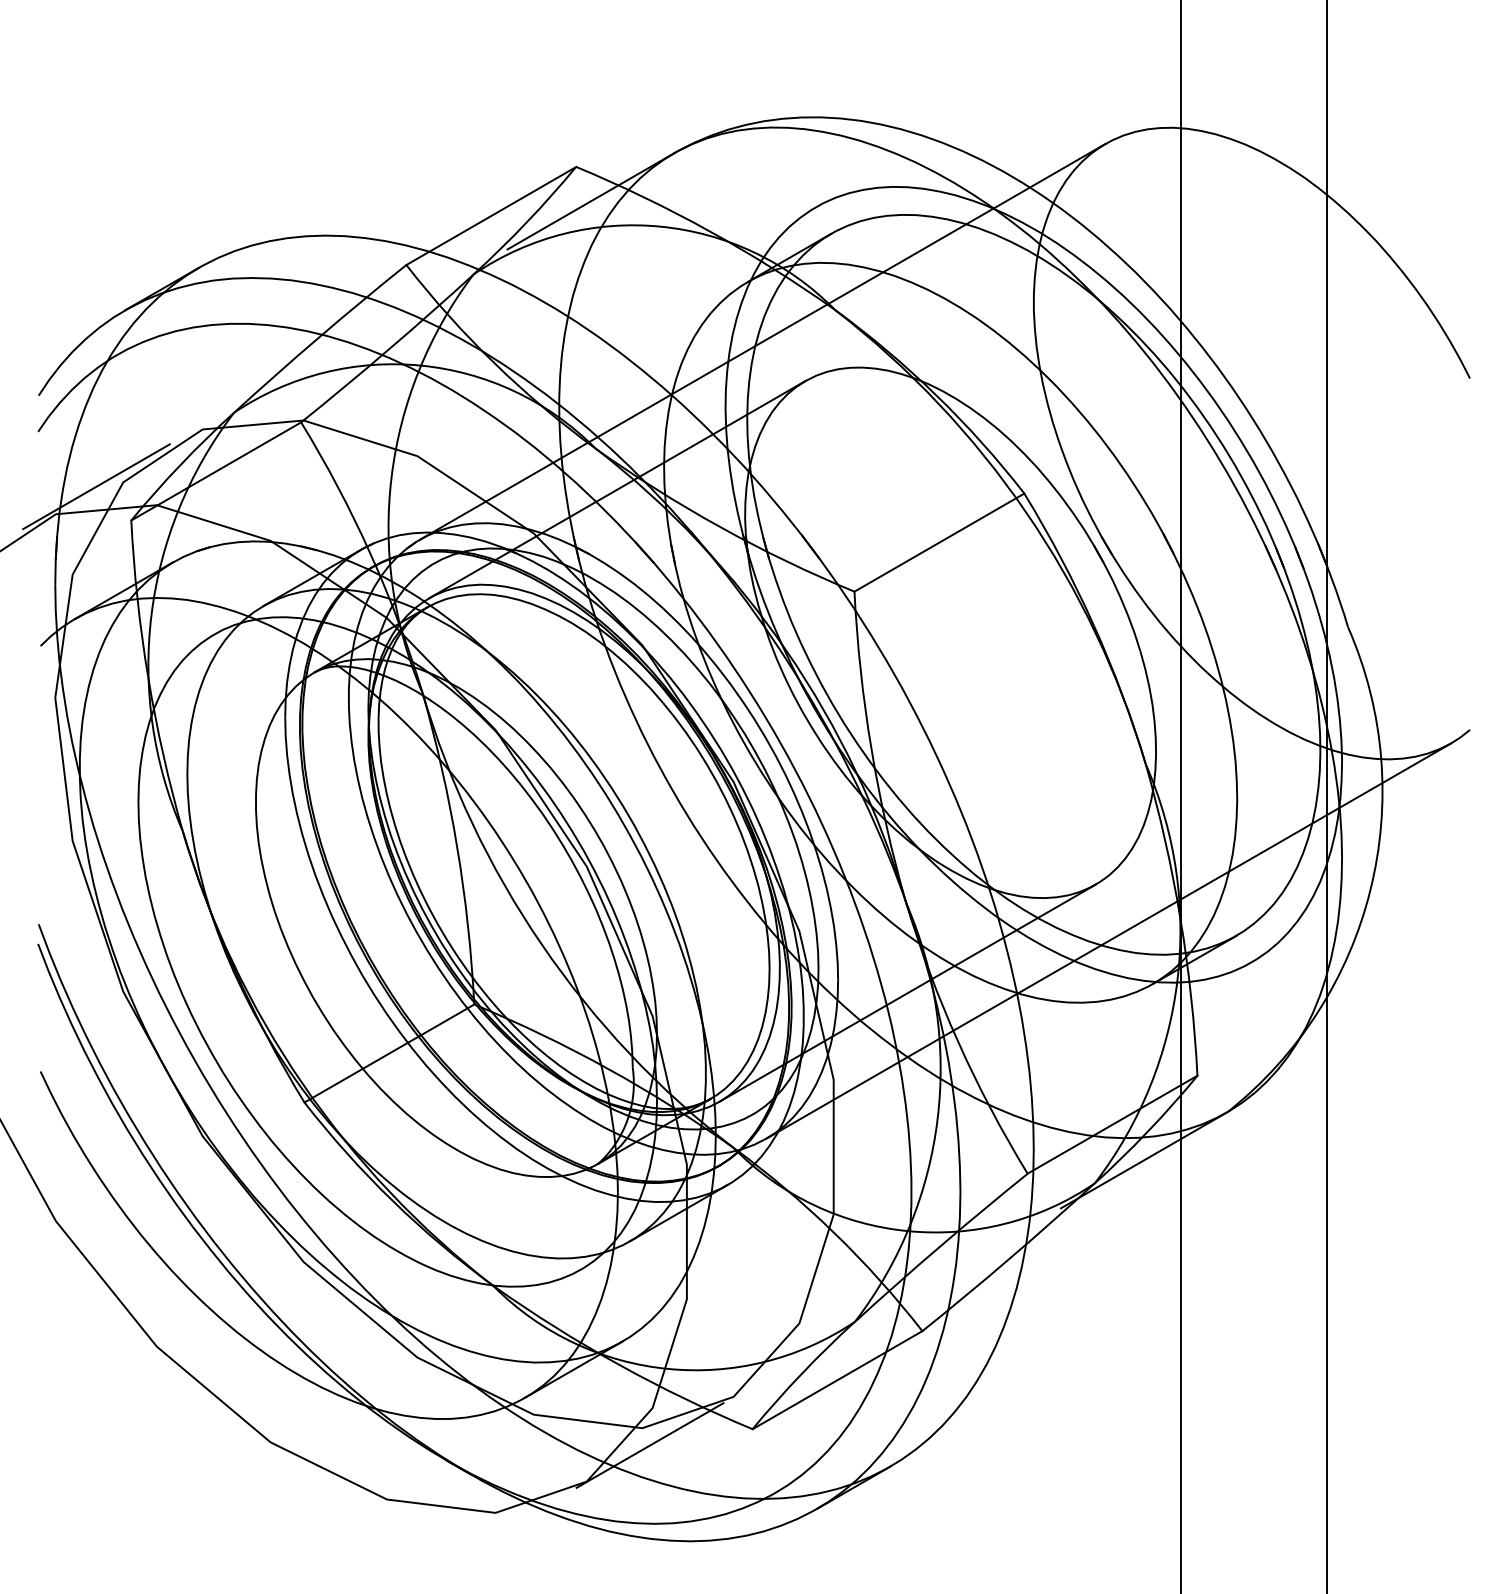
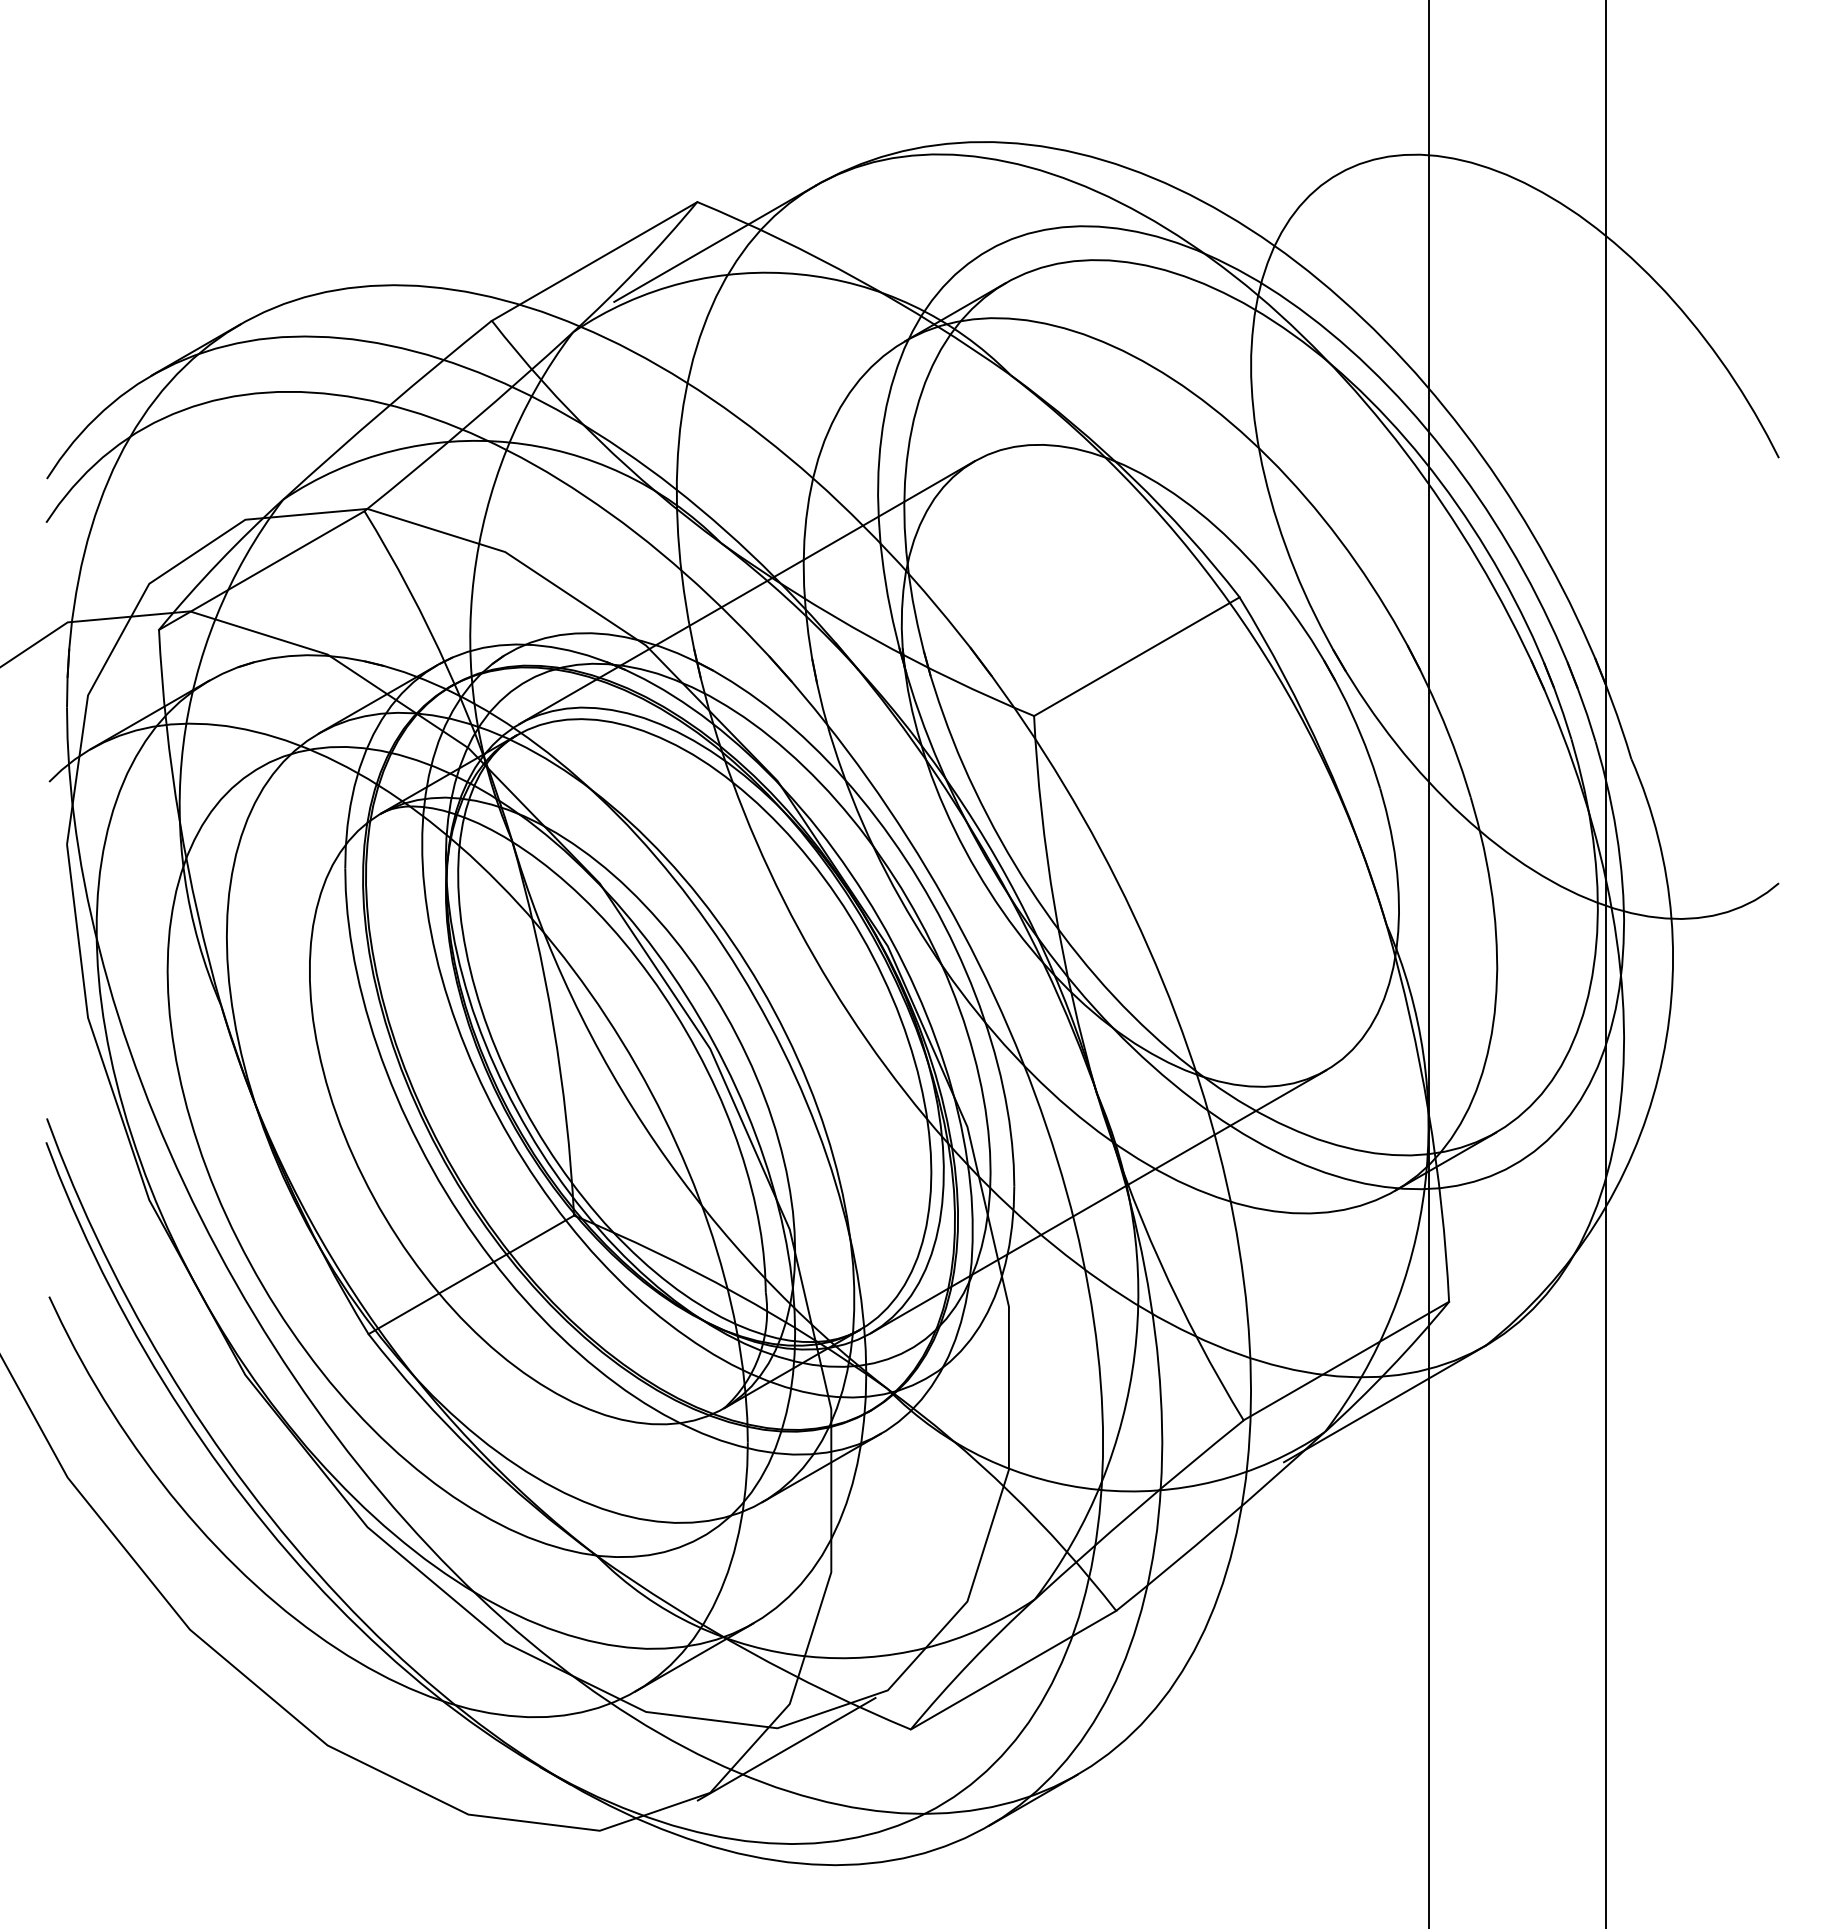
line: (762, 341) -> (922, 413), removed
line: (96, 486) -> (116, 588), removed
line: (1108, 940) -> (1341, 1138), removed

